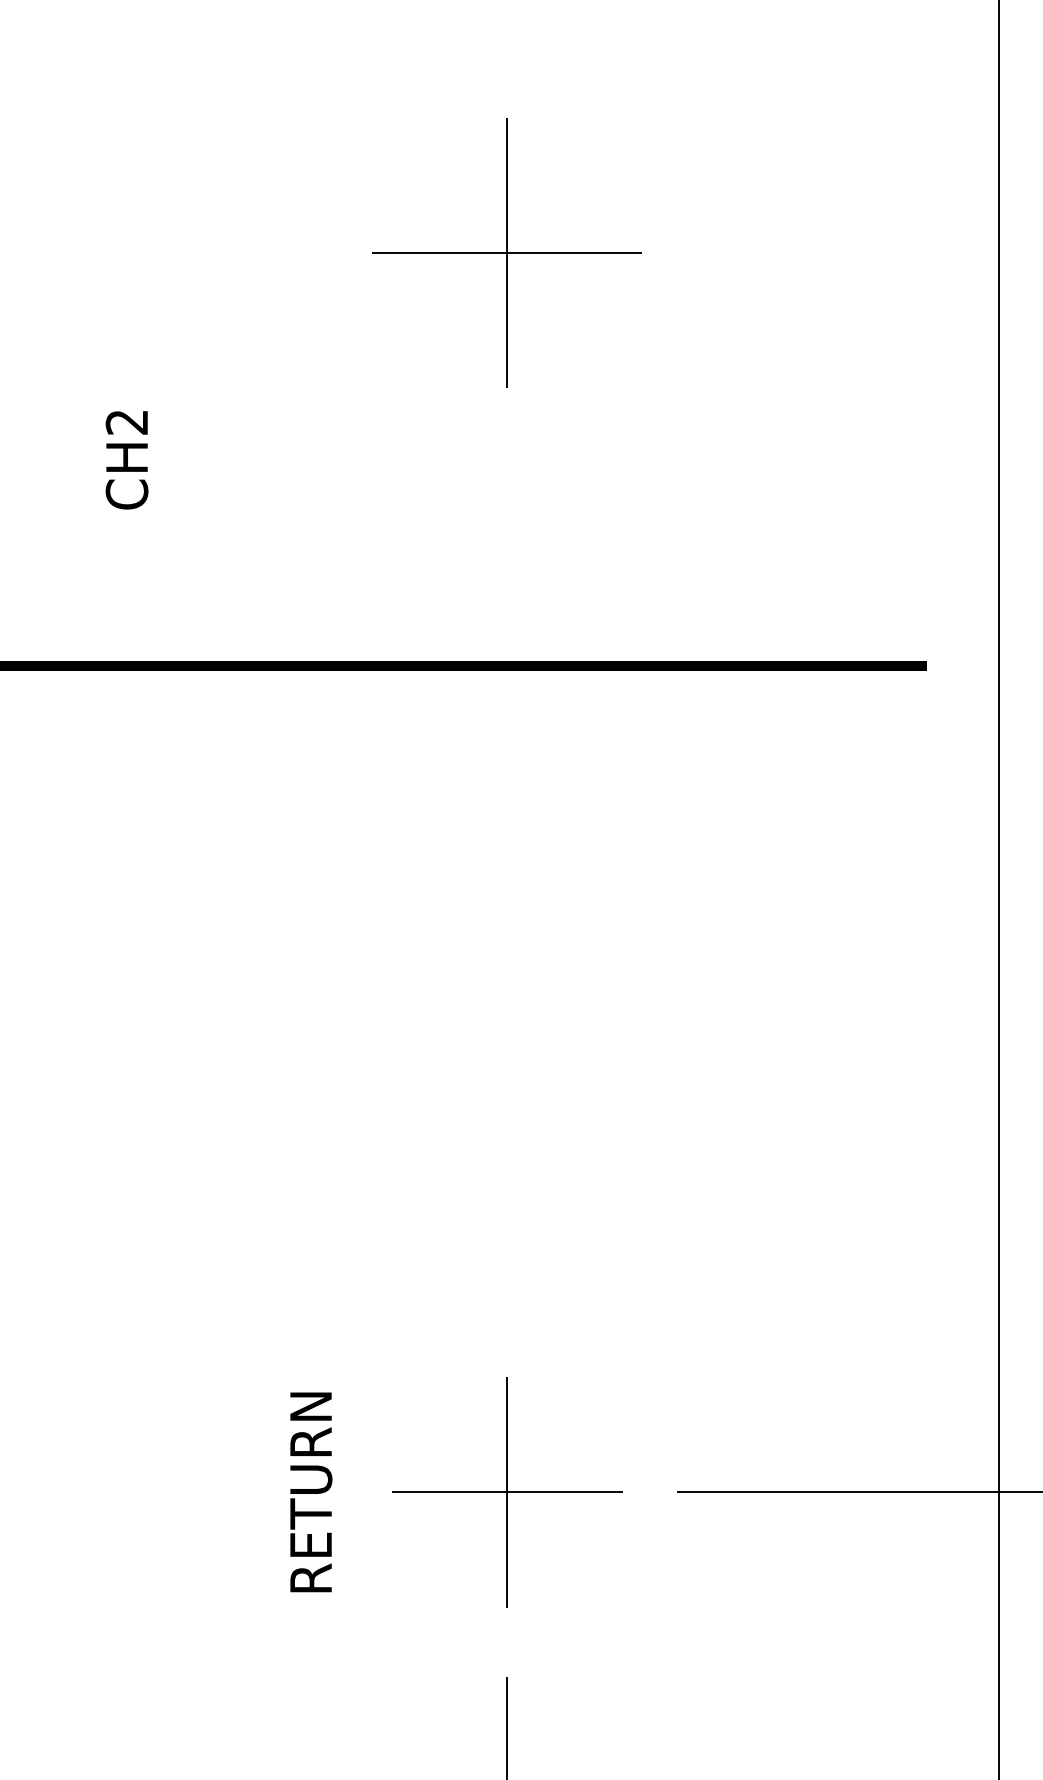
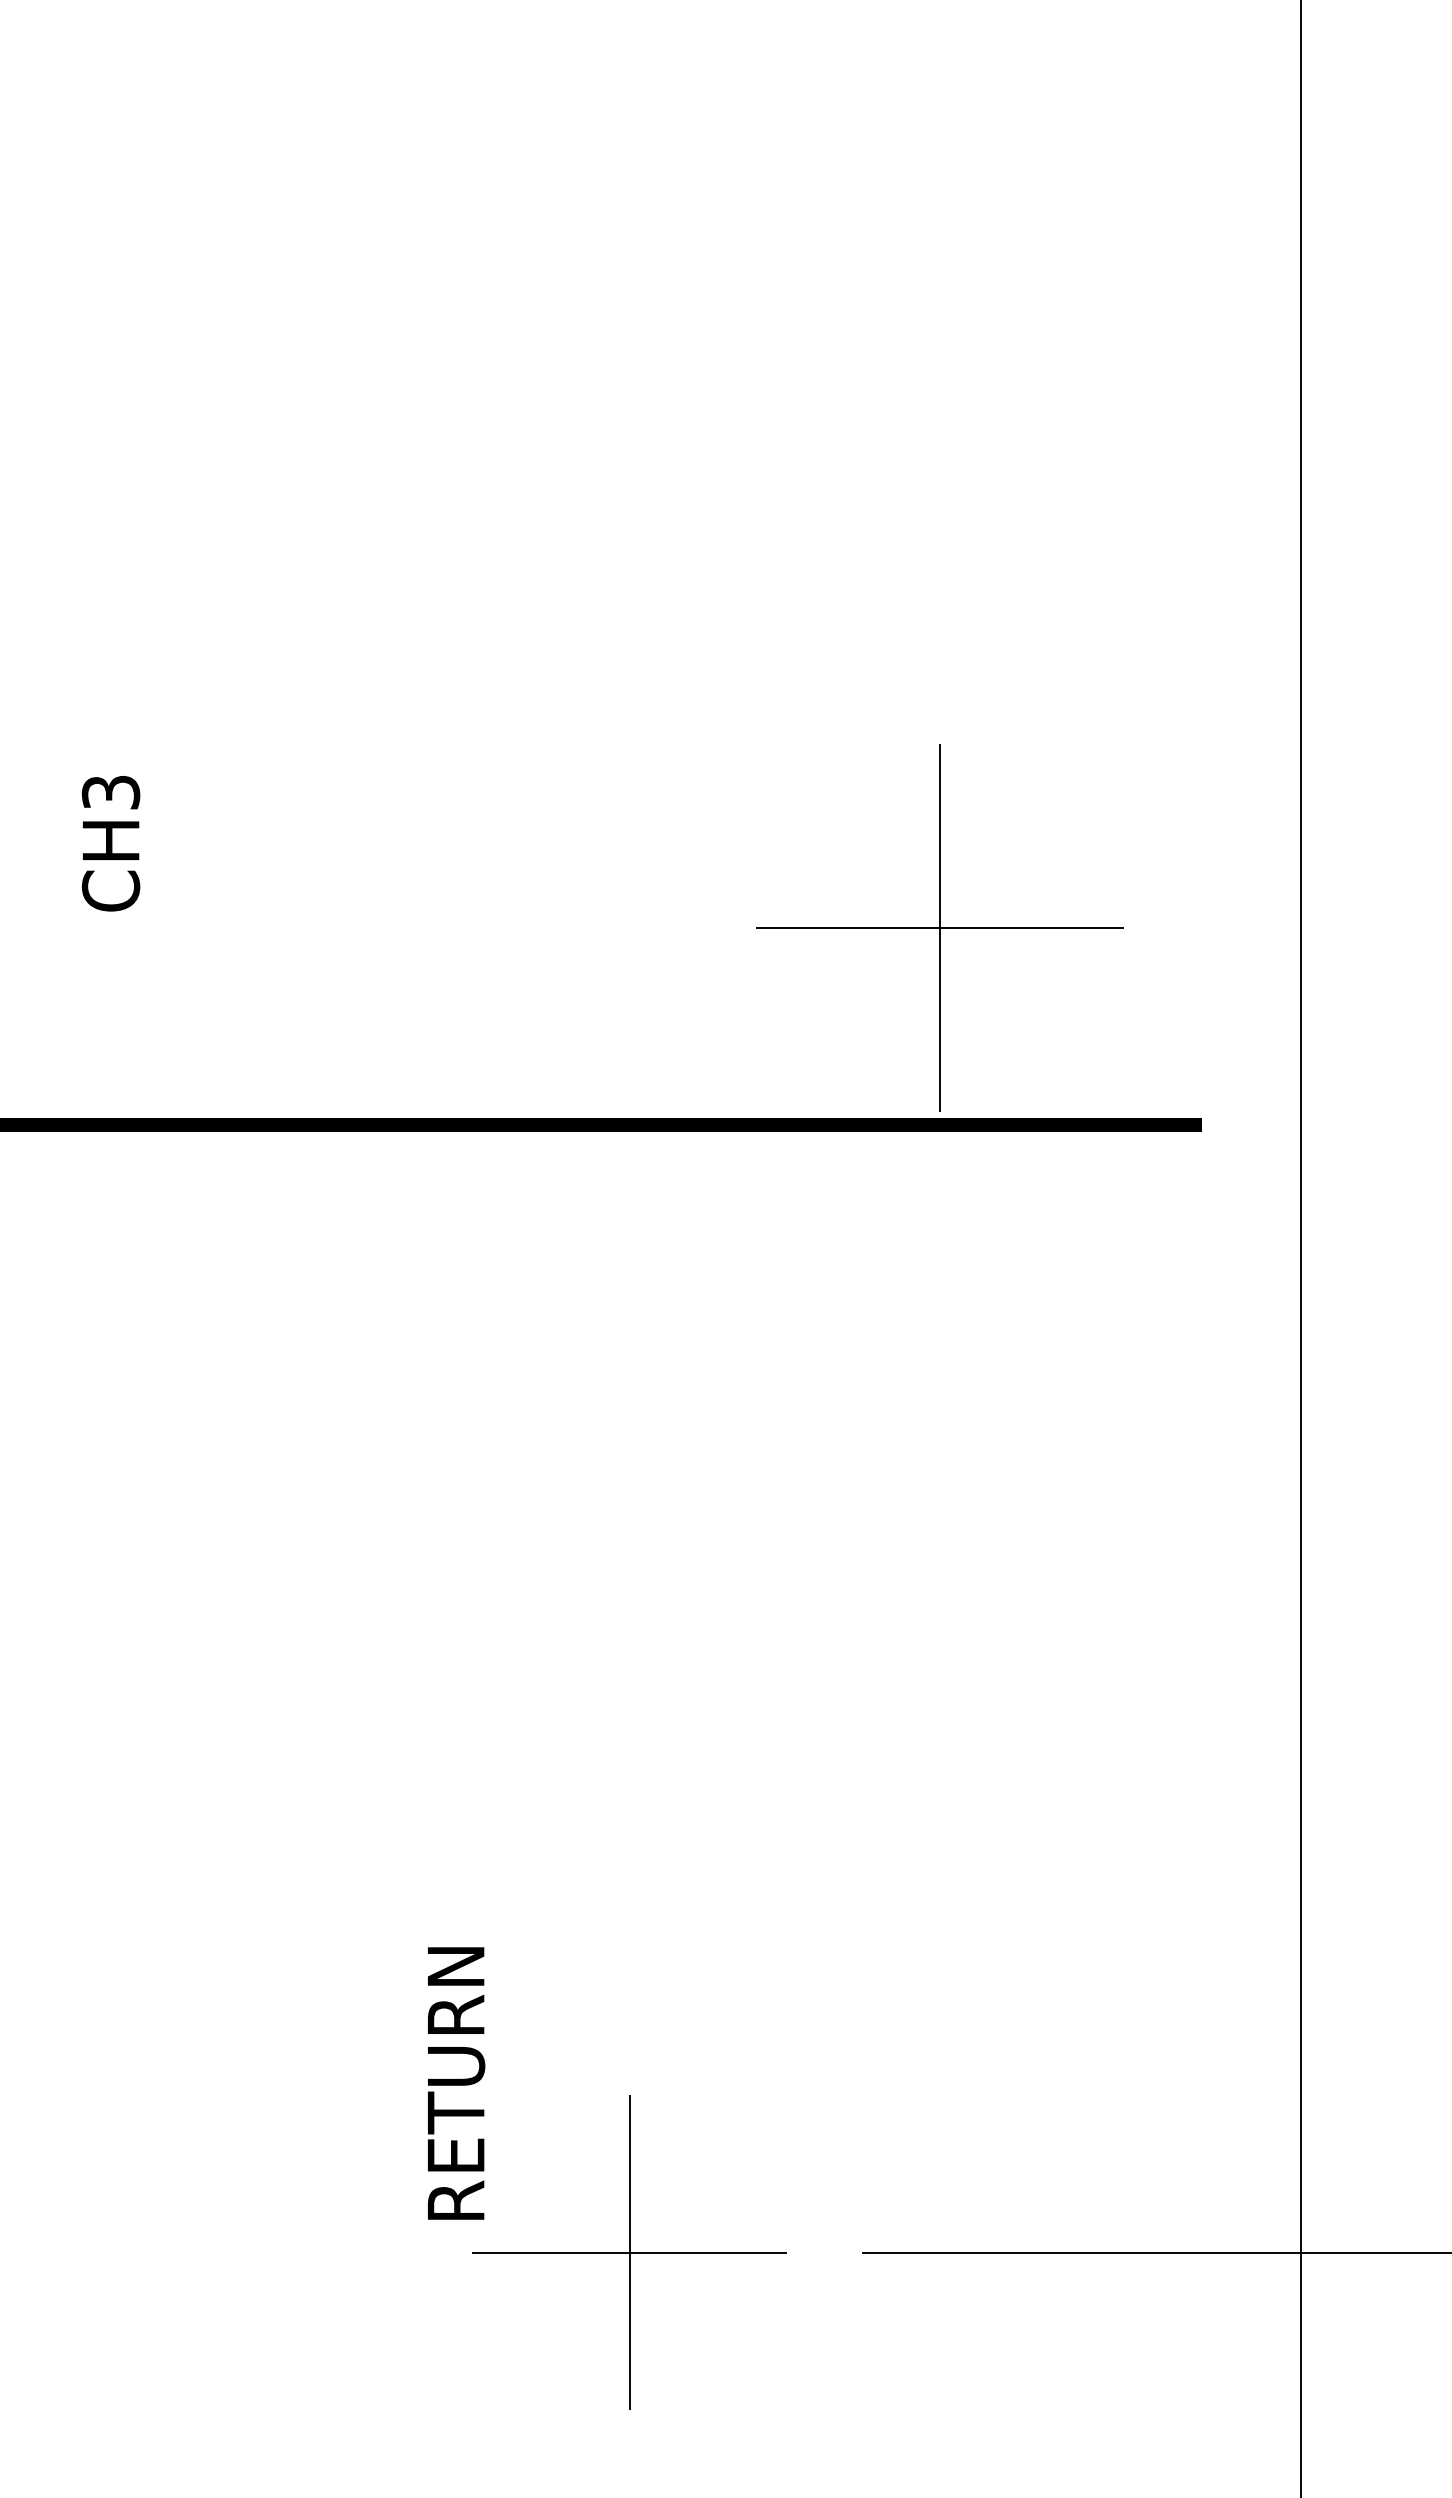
part: (507, 252) -> (939, 927), moved
text: (127, 422) -> (111, 792), CH2 -> CH3
text: (311, 1492) -> (456, 2083), moved

